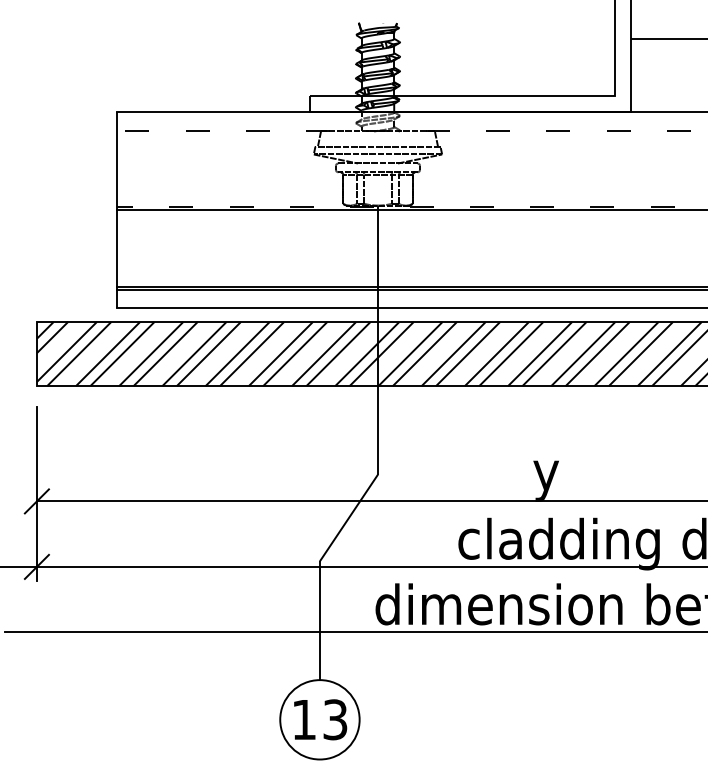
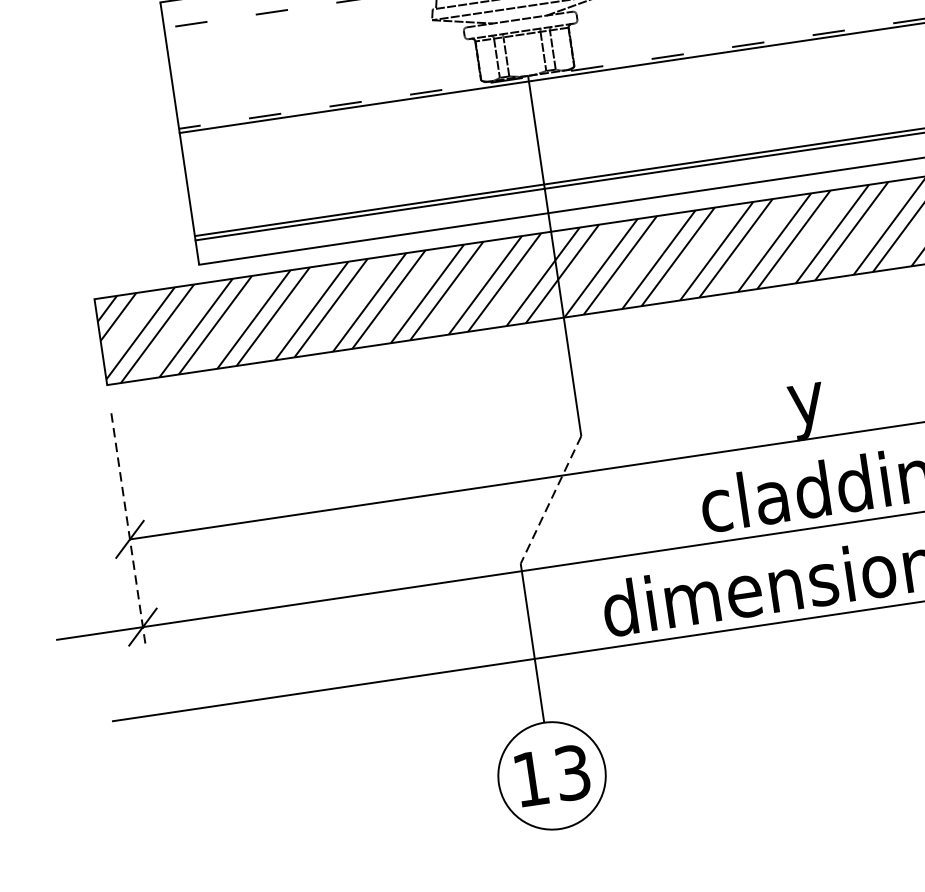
line: (36, 494) -> (128, 530), solid -> dashed
line: (348, 518) -> (550, 500), solid -> dashed

